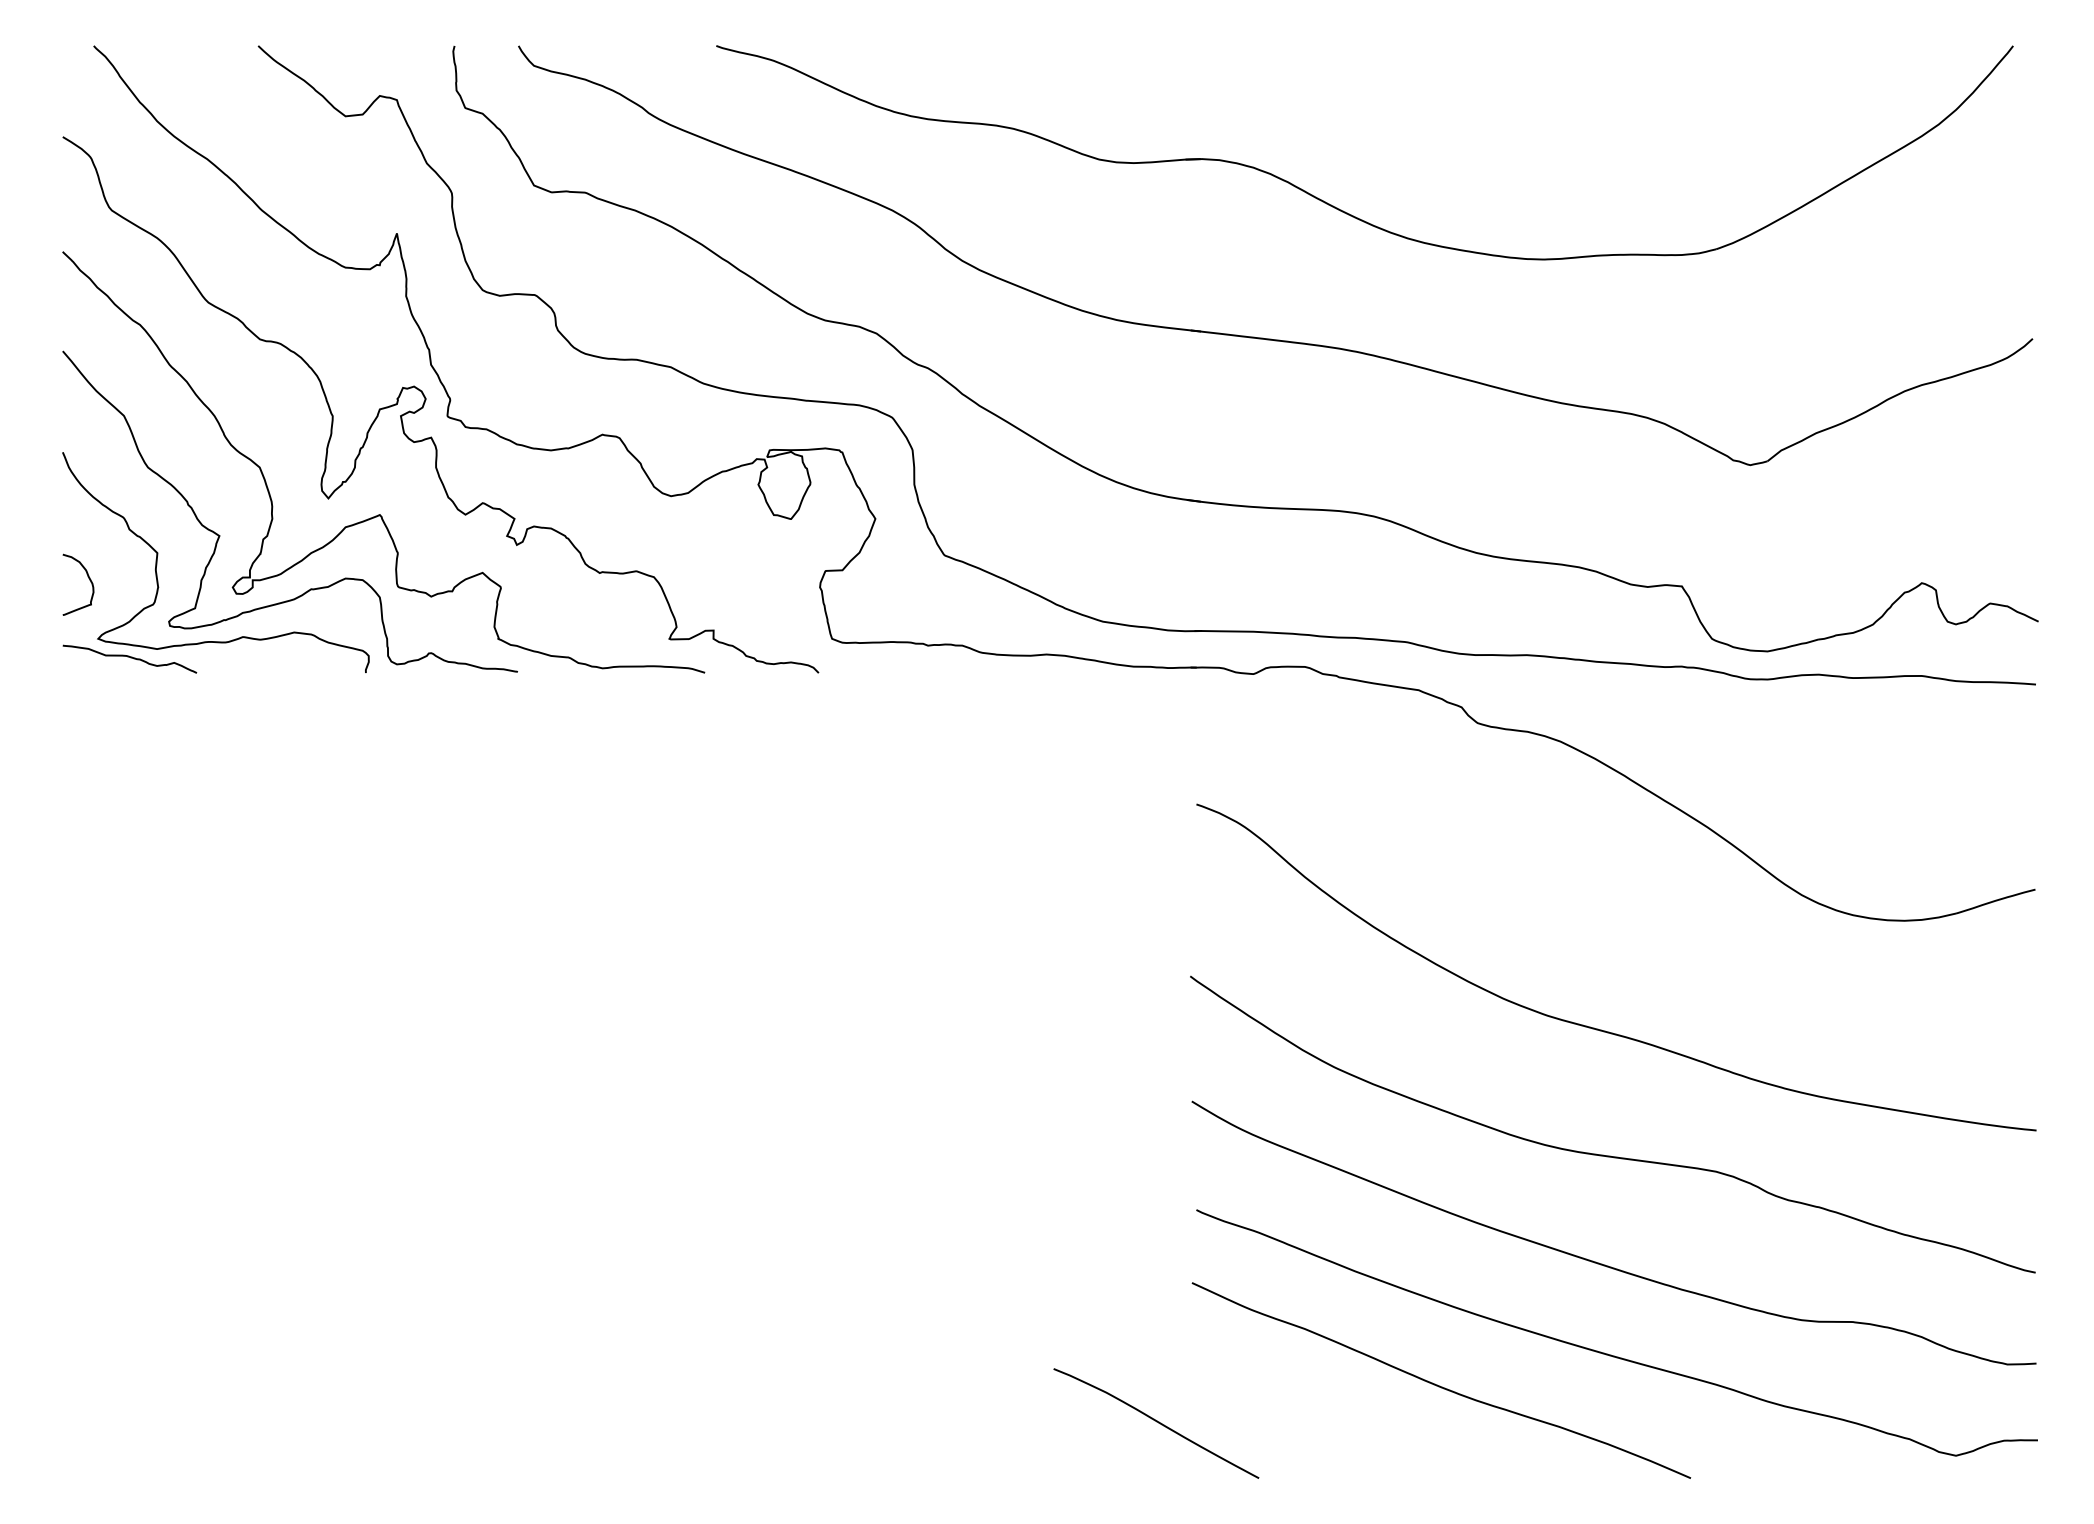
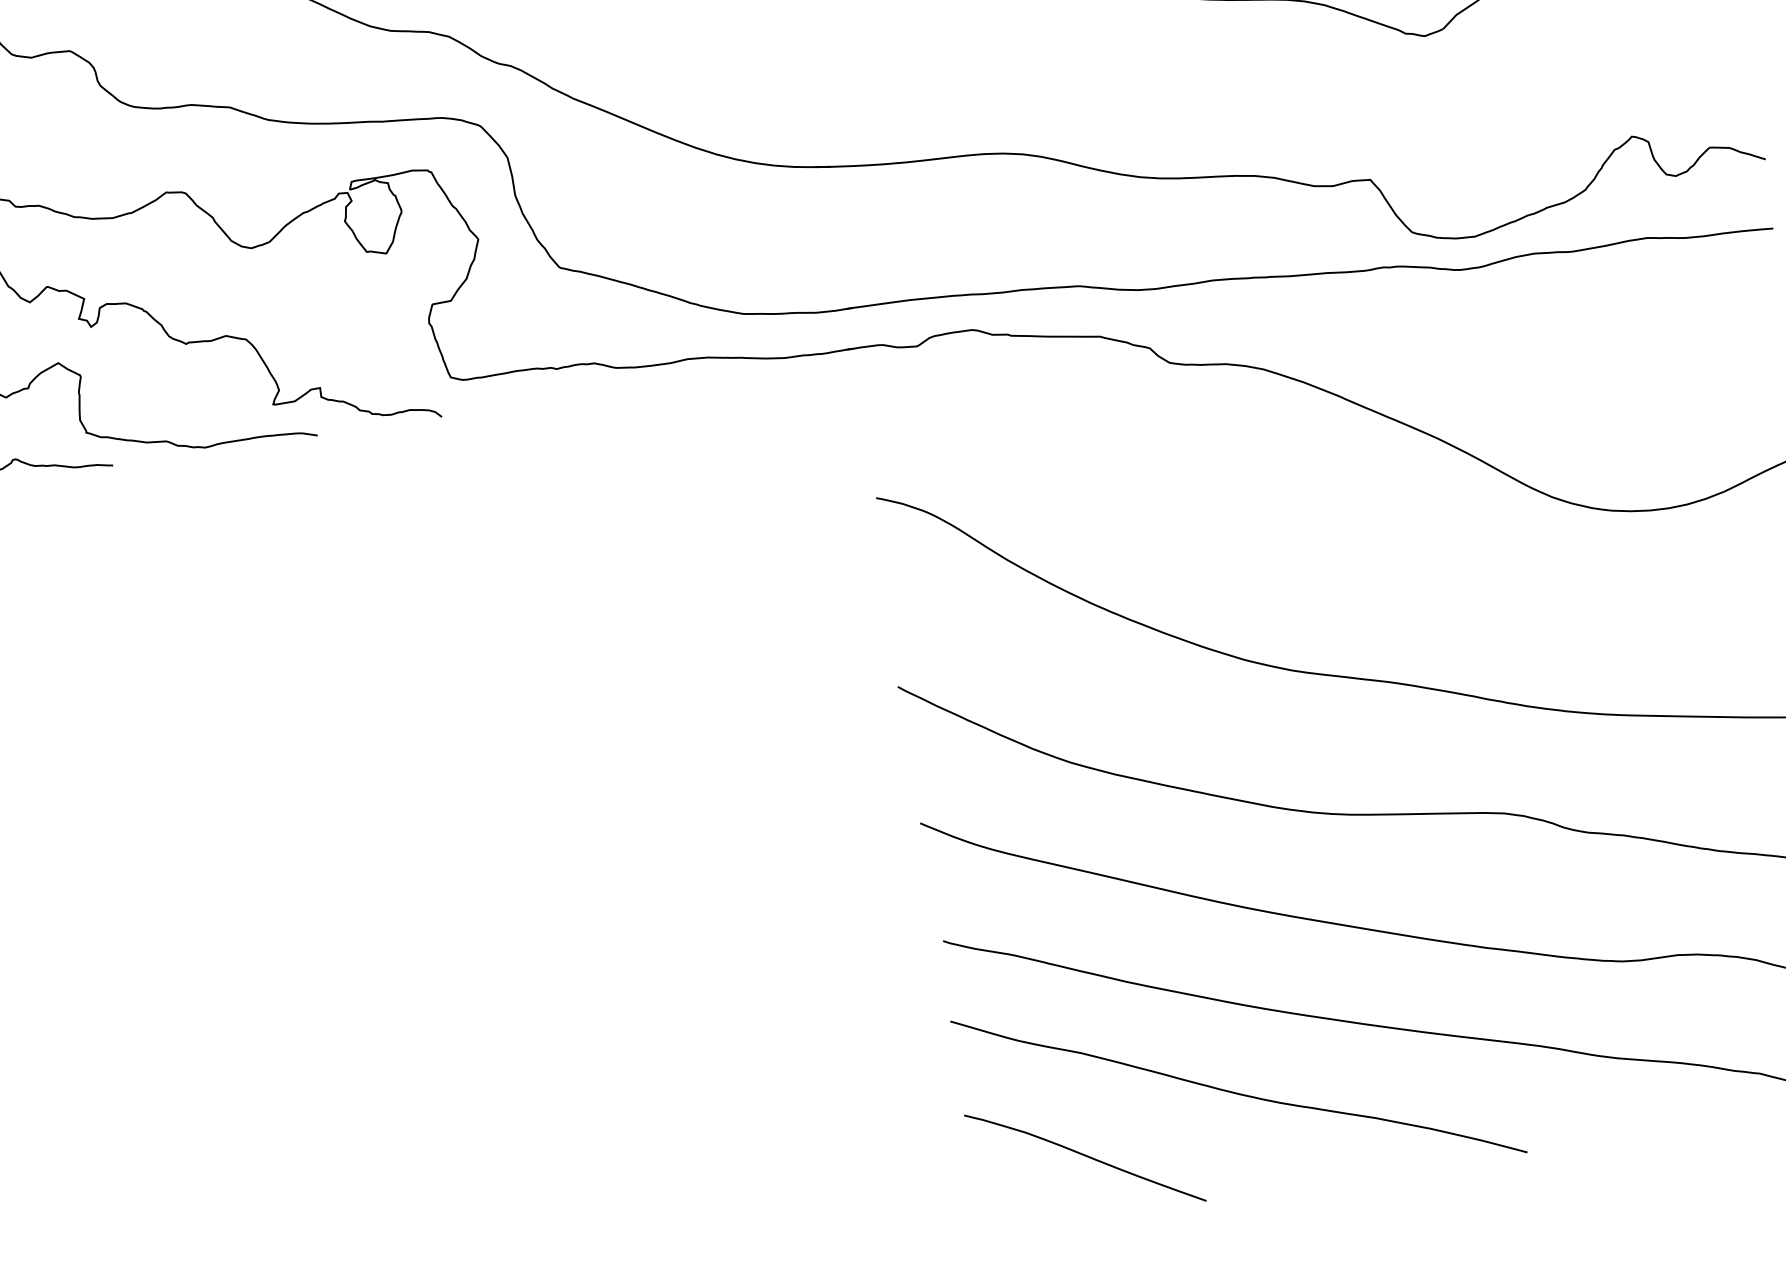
curve: (1156, 1422) -> (1085, 1156), moved

